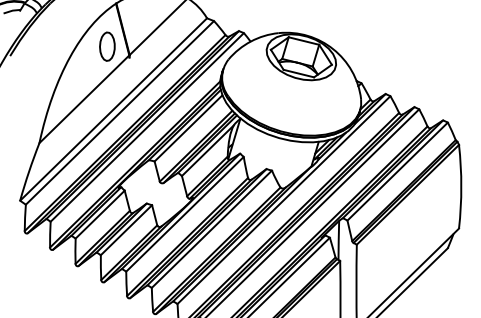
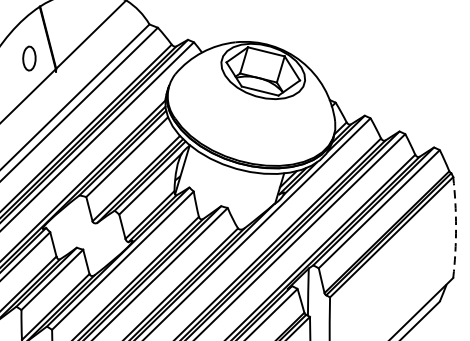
part: (107, 46) -> (29, 58), size x0.7
arc: (461, 186) -> (456, 227), solid -> dashed

